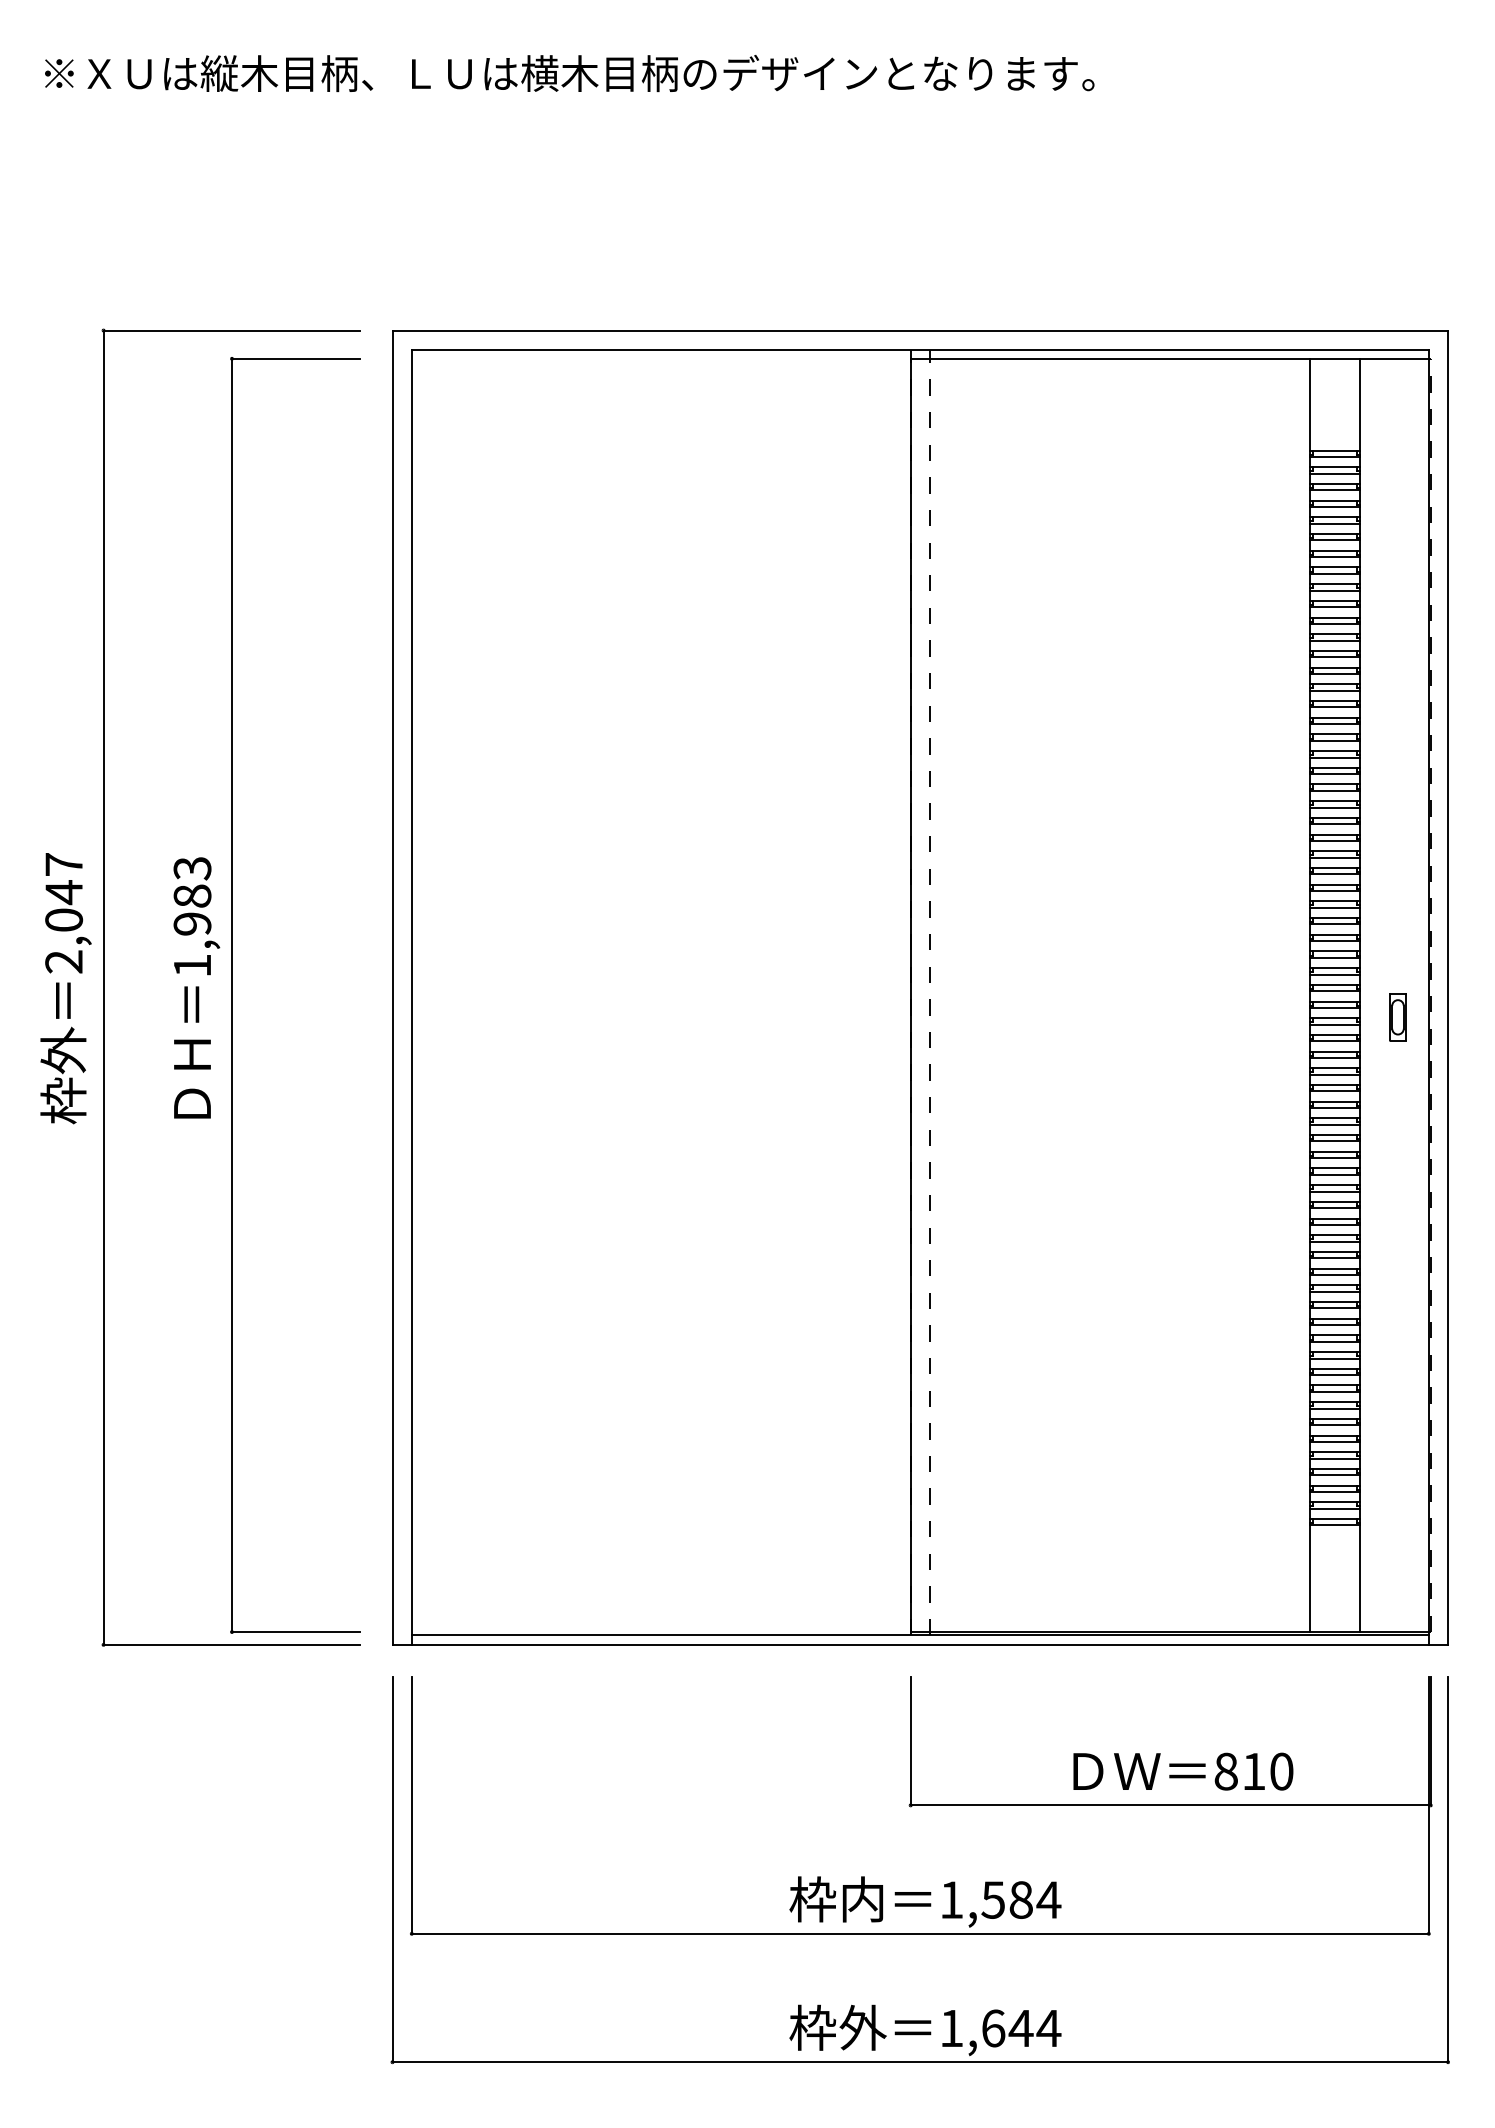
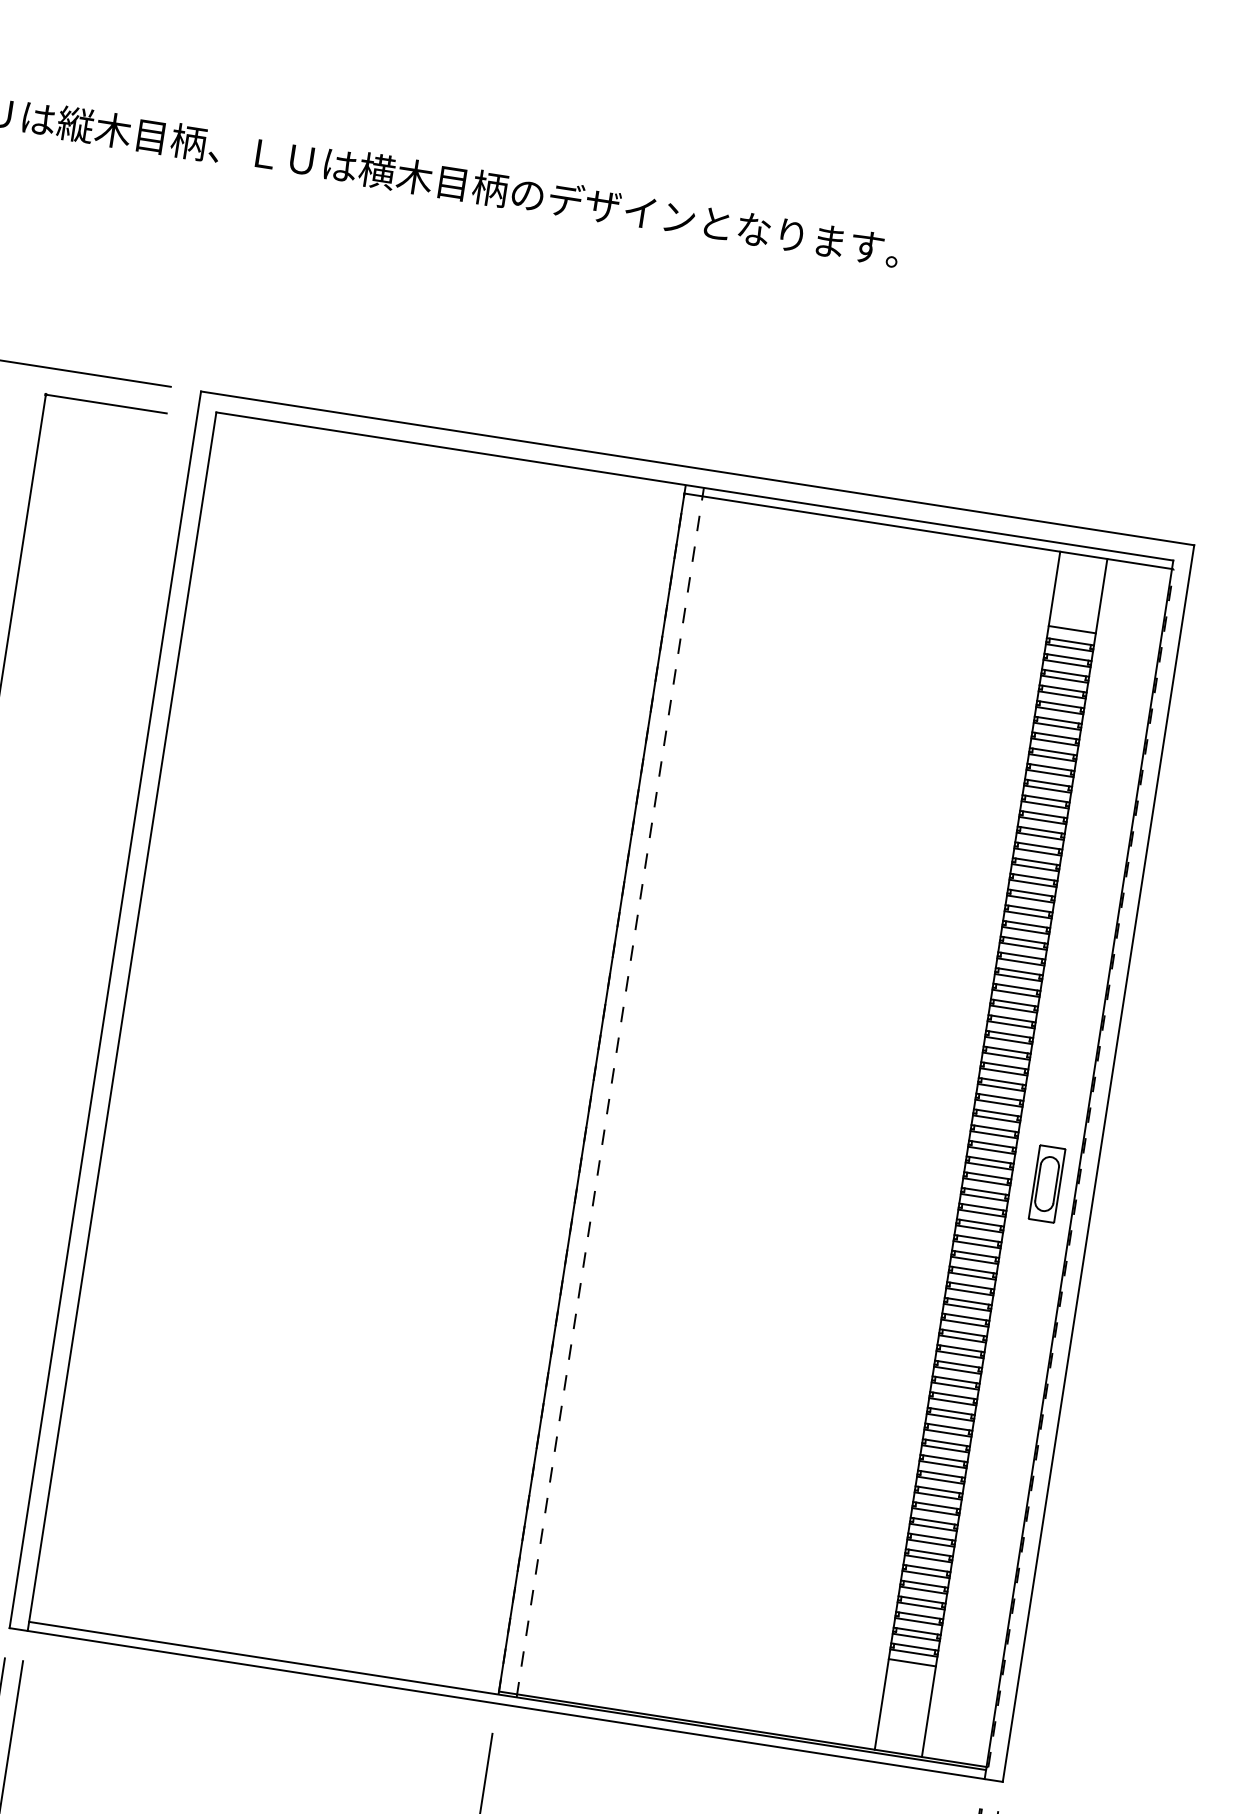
line: (1335, 437) -> (1072, 629), added
part: (1397, 1017) -> (1046, 1184), size x1.67
line: (1335, 1535) -> (912, 1662), added

